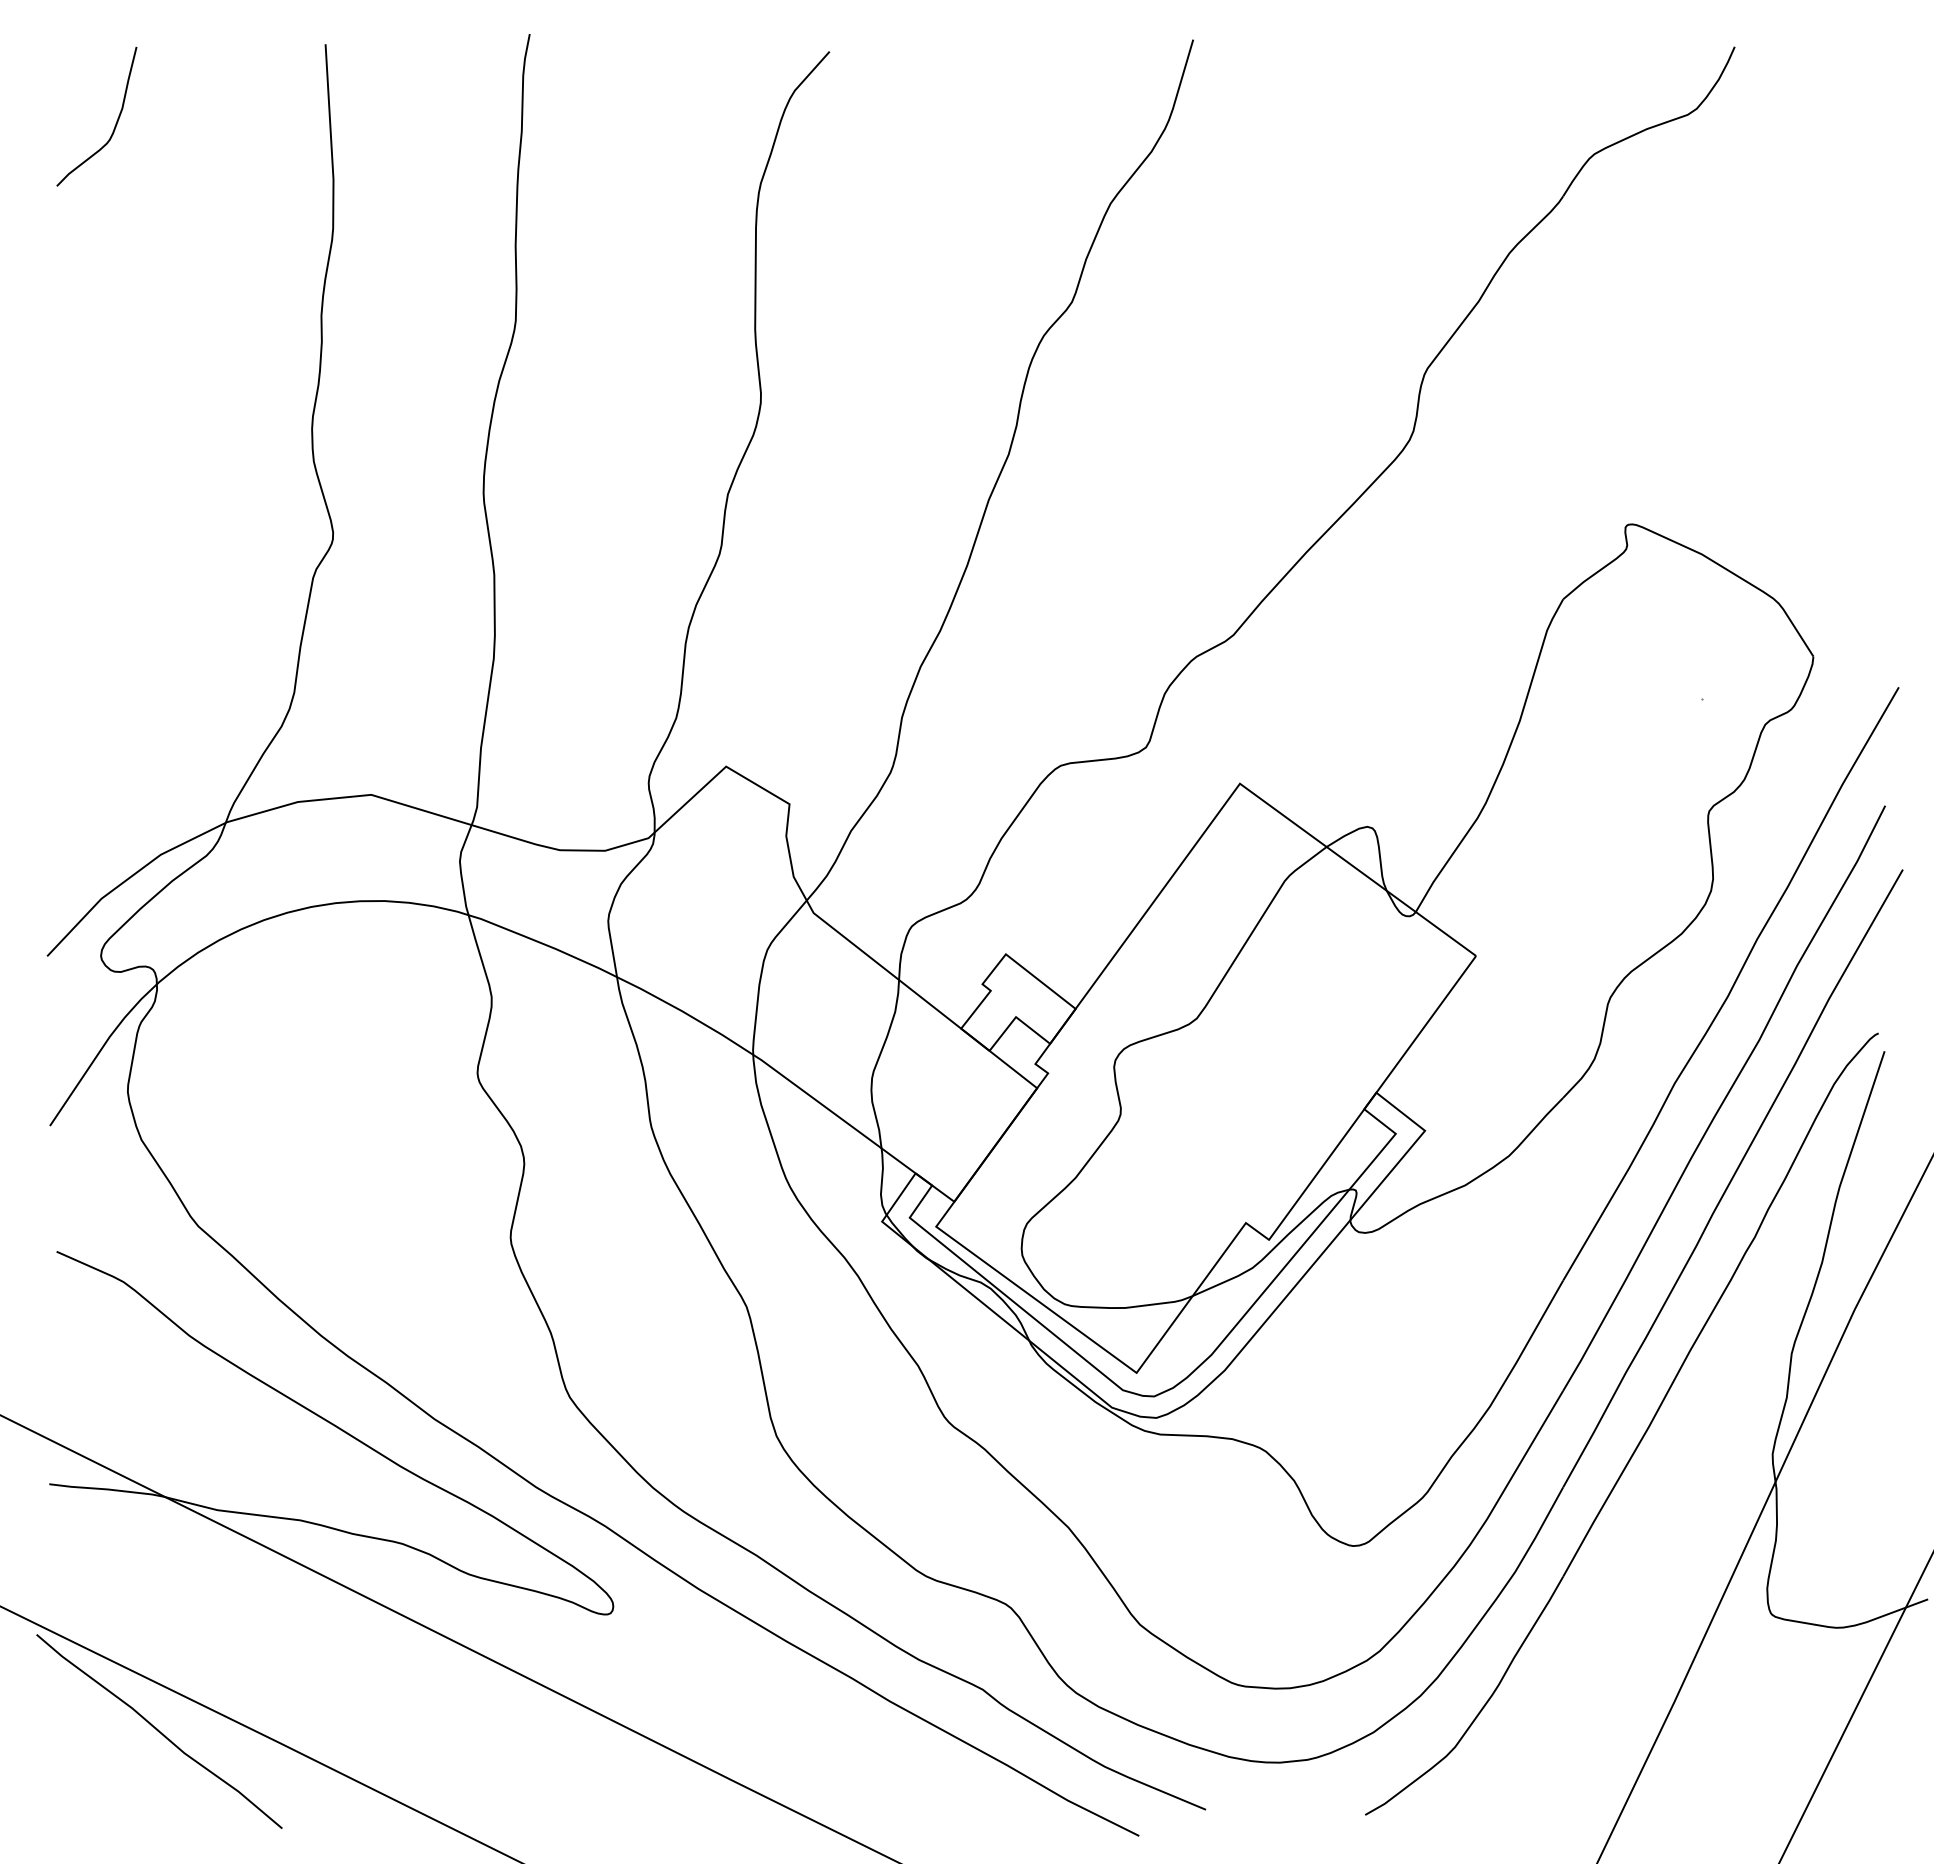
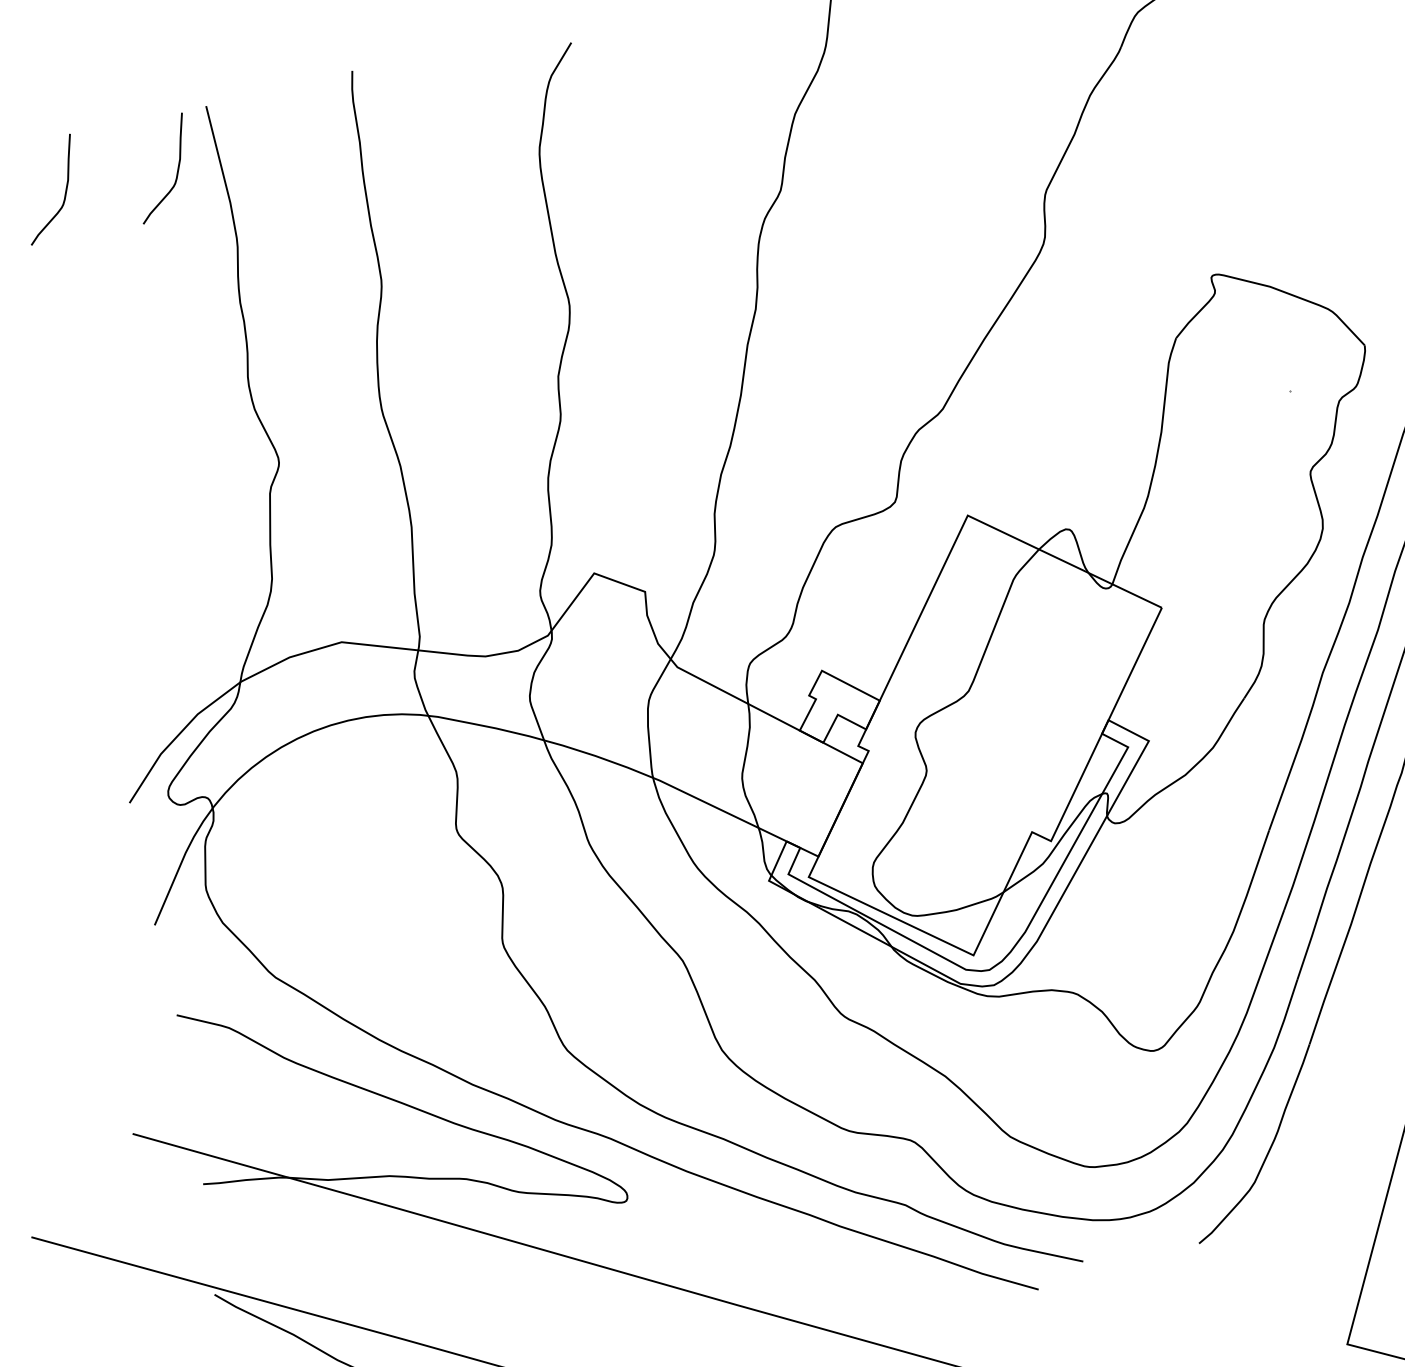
curve: (270, 123) -> (177, 170), added

